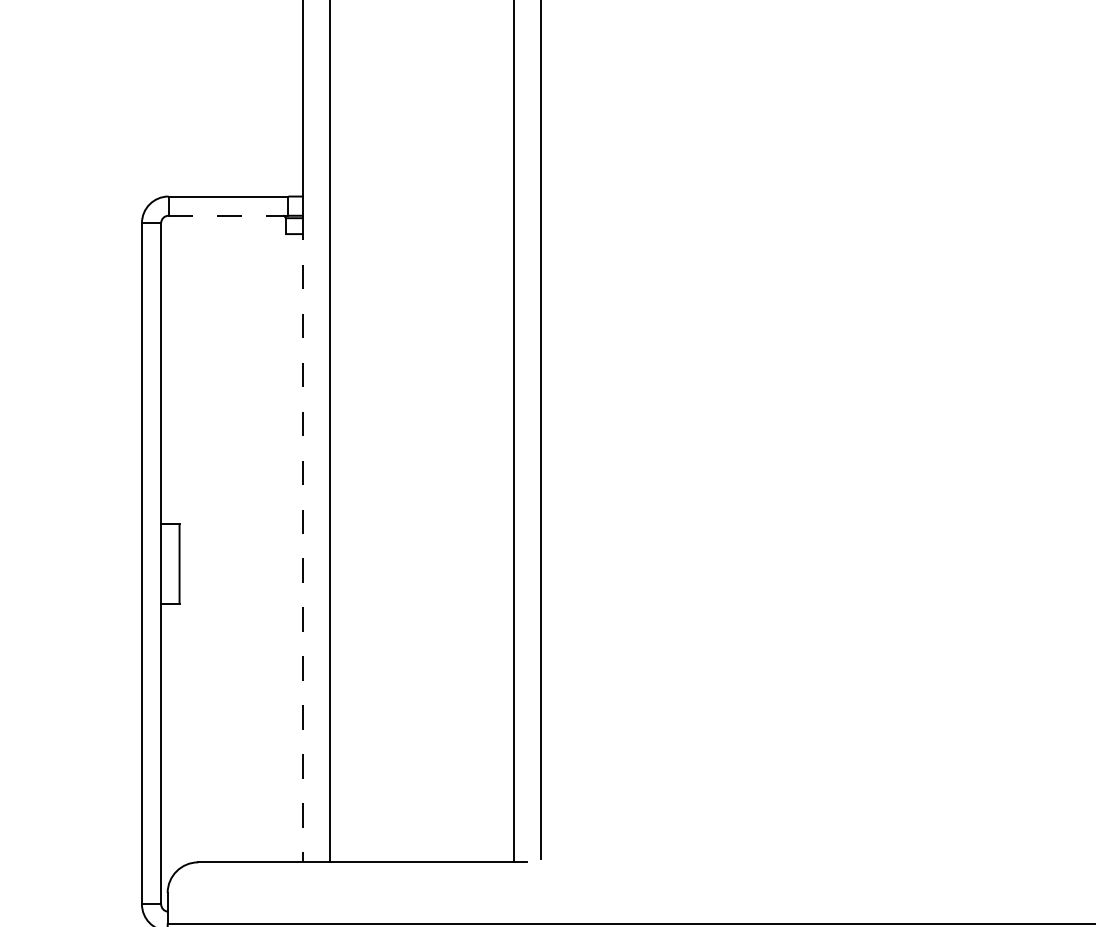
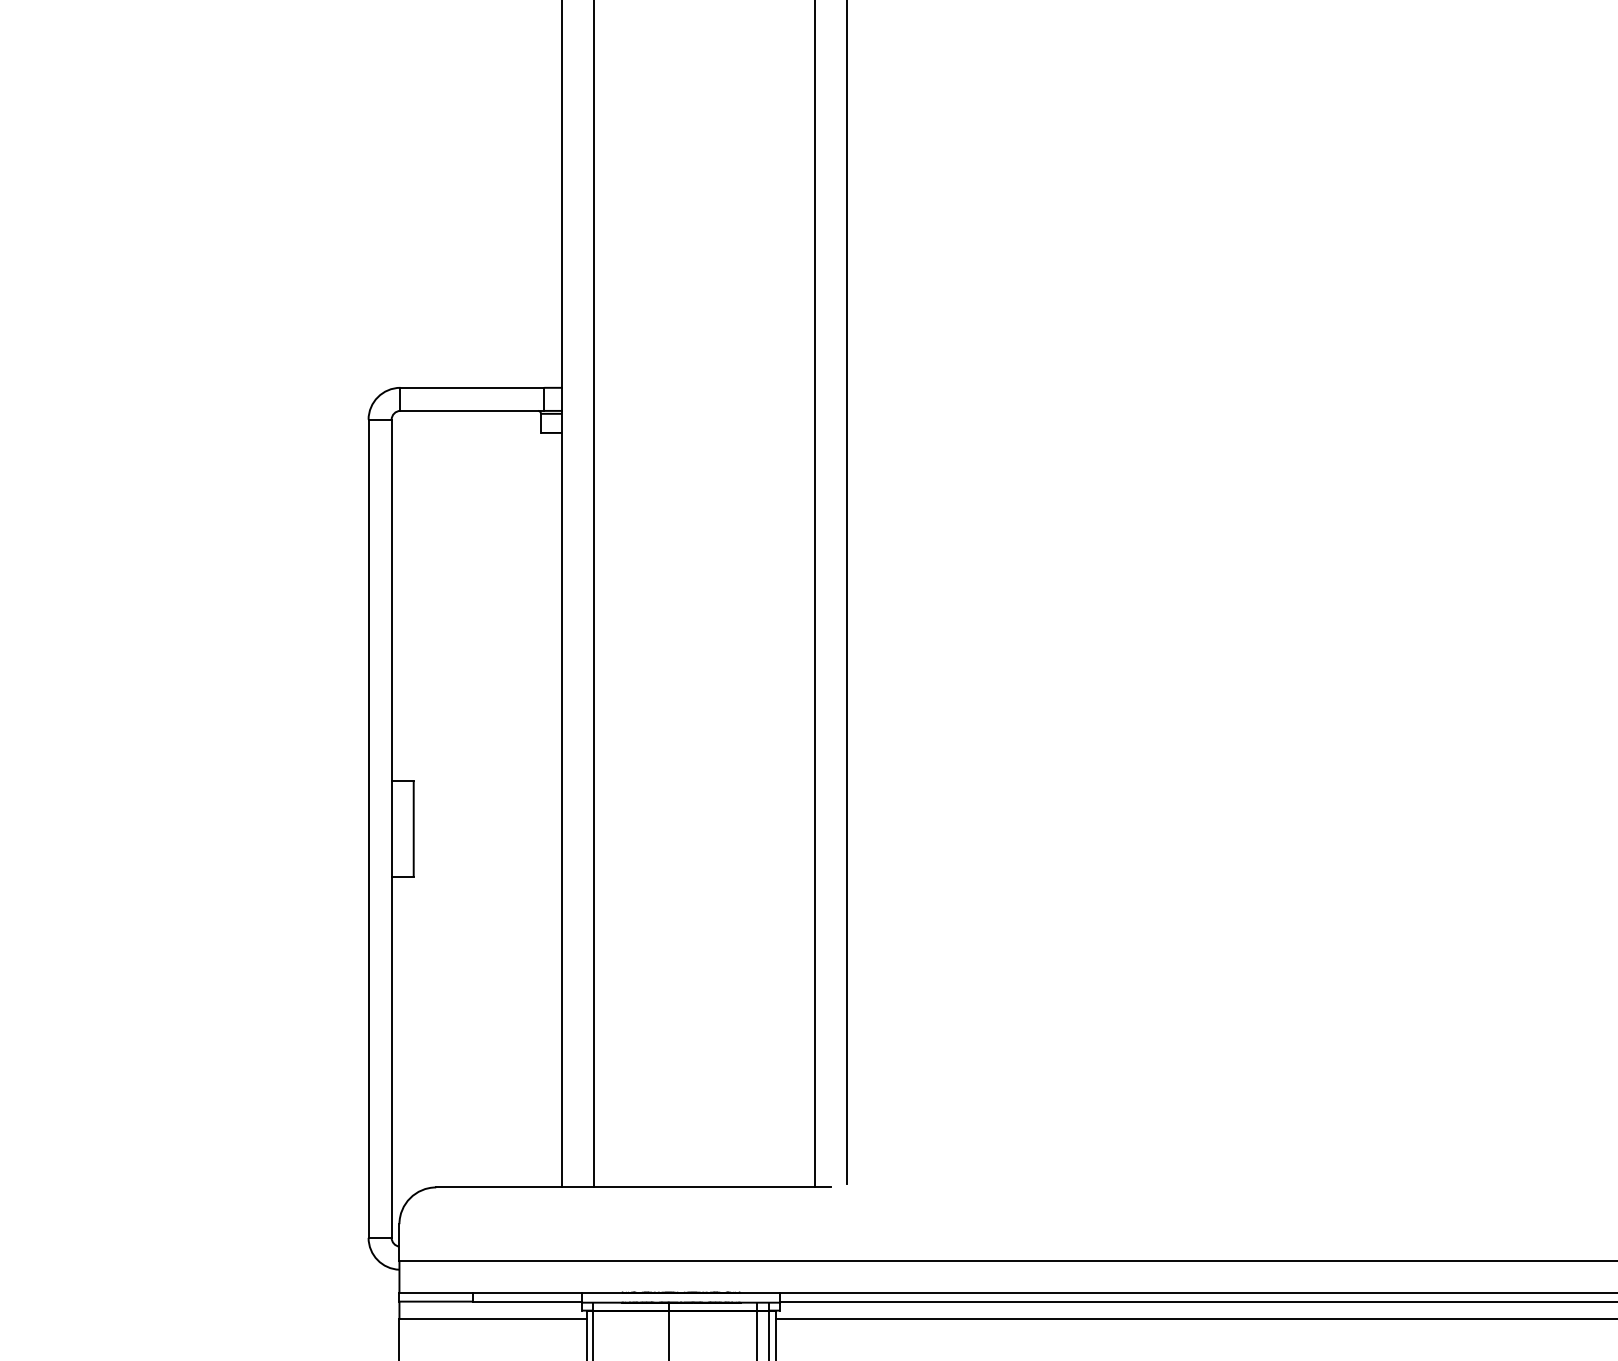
line: (228, 215) -> (472, 410), dashed -> solid
line: (303, 539) -> (562, 799), dashed -> solid

